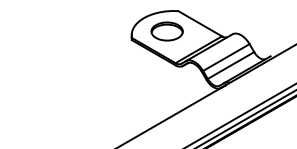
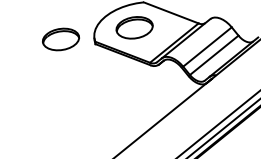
part: (102, 31) -> (60, 39), added

